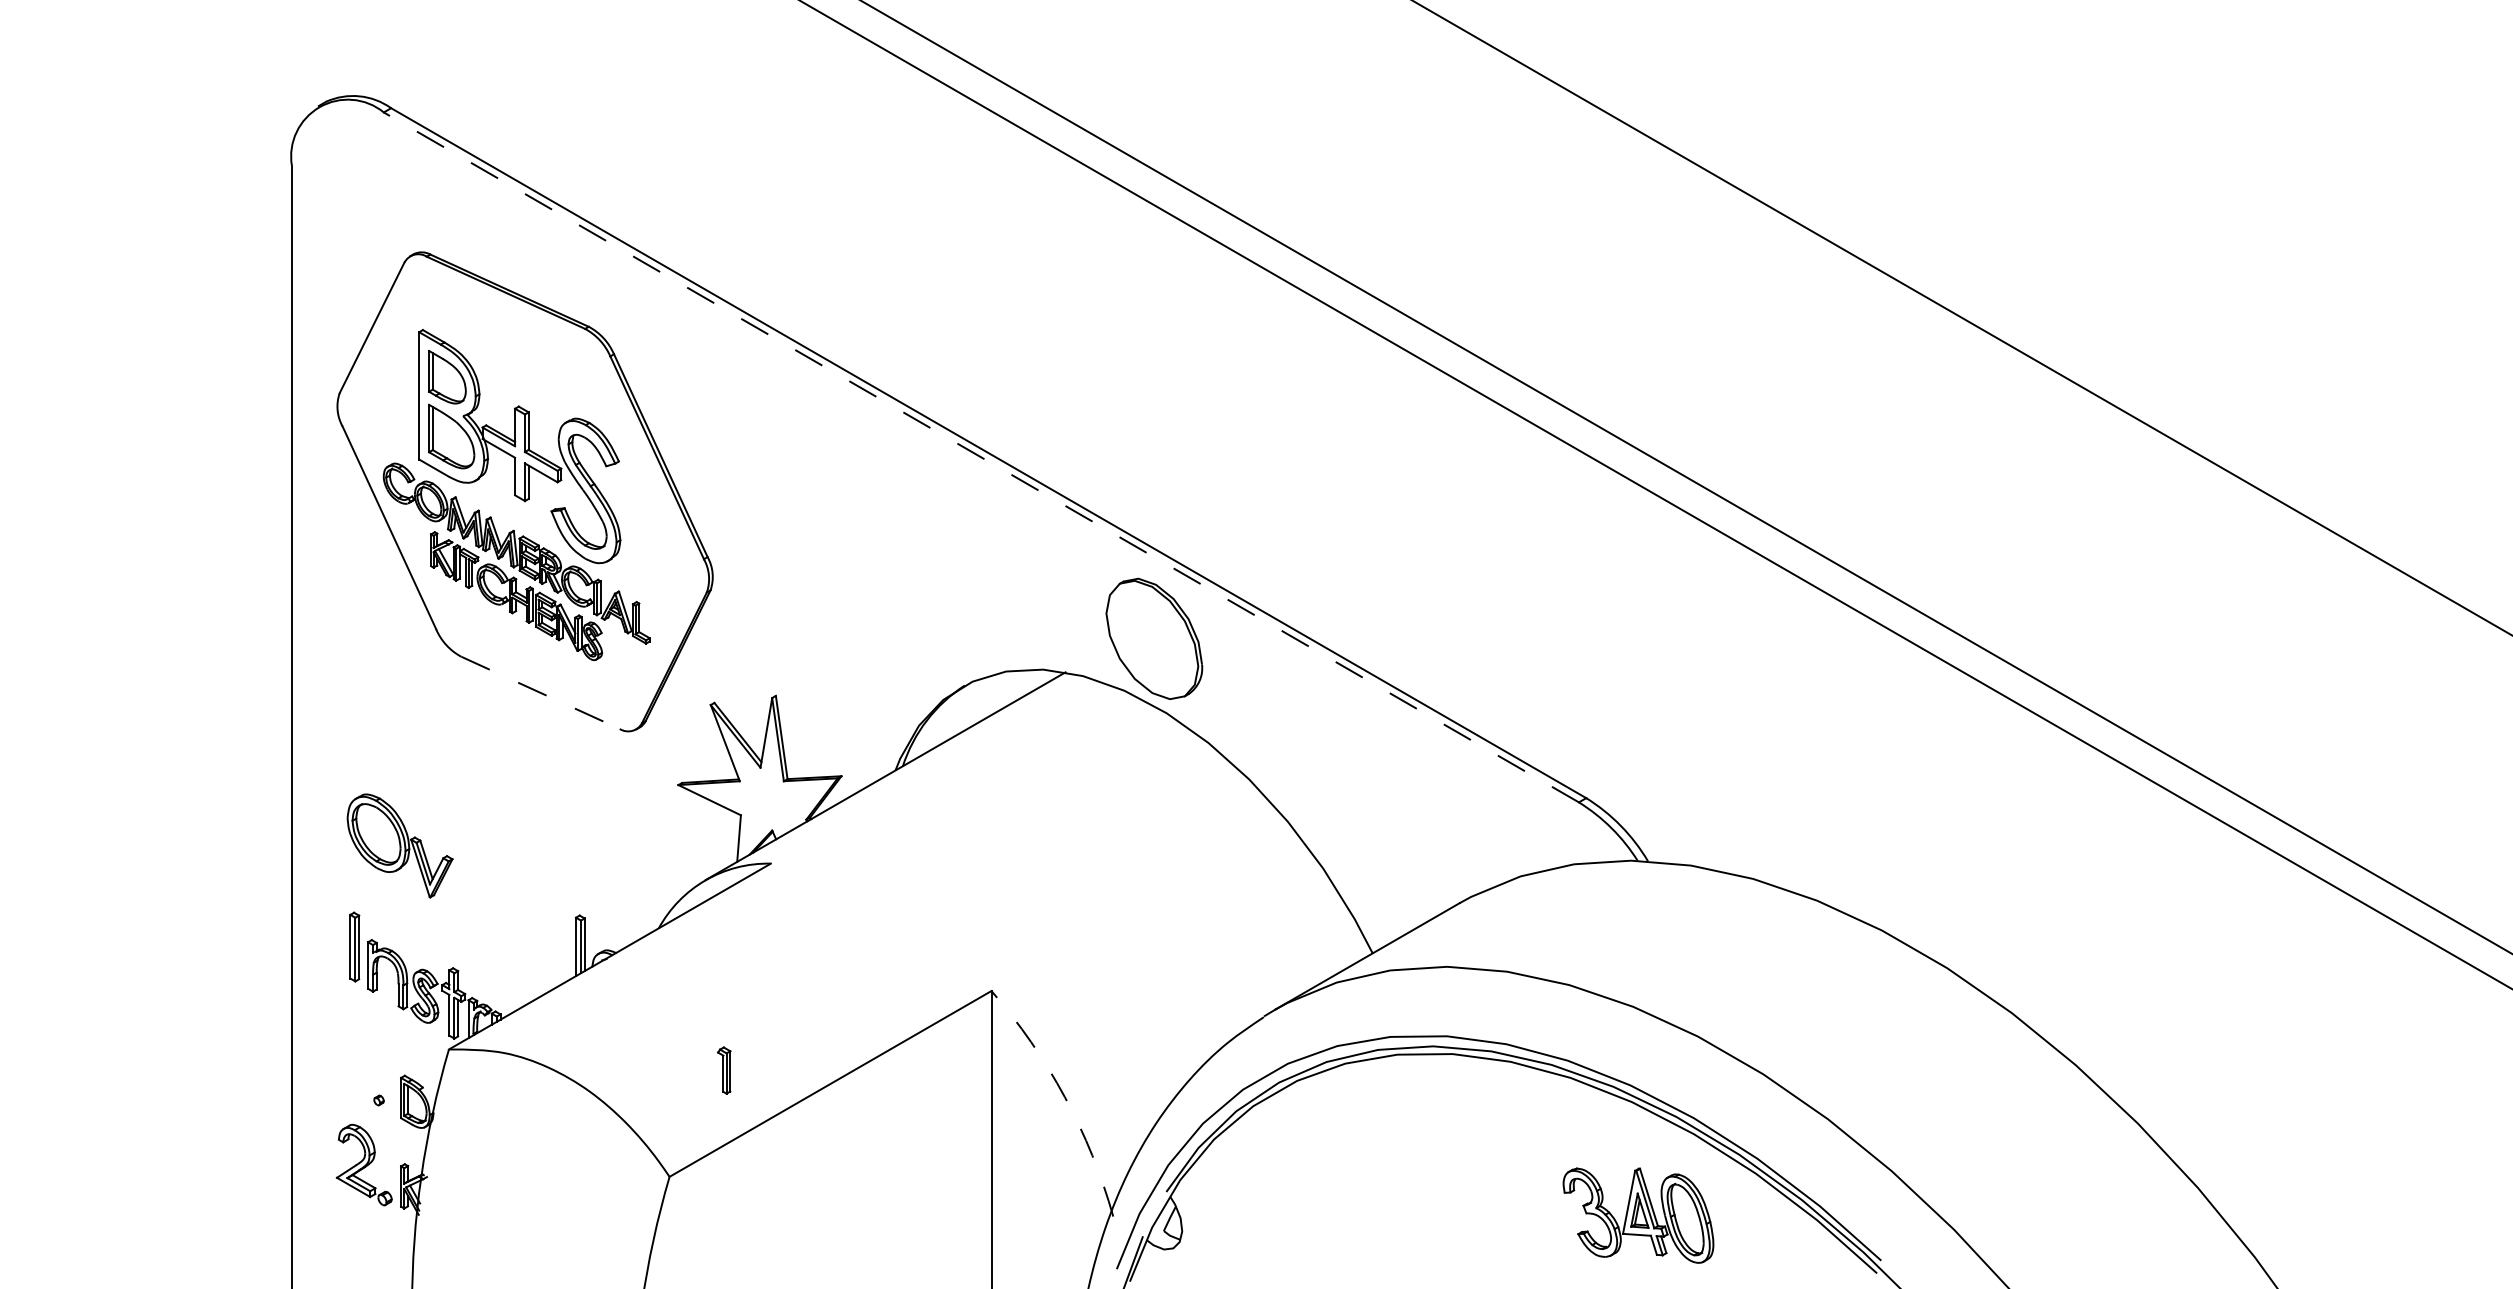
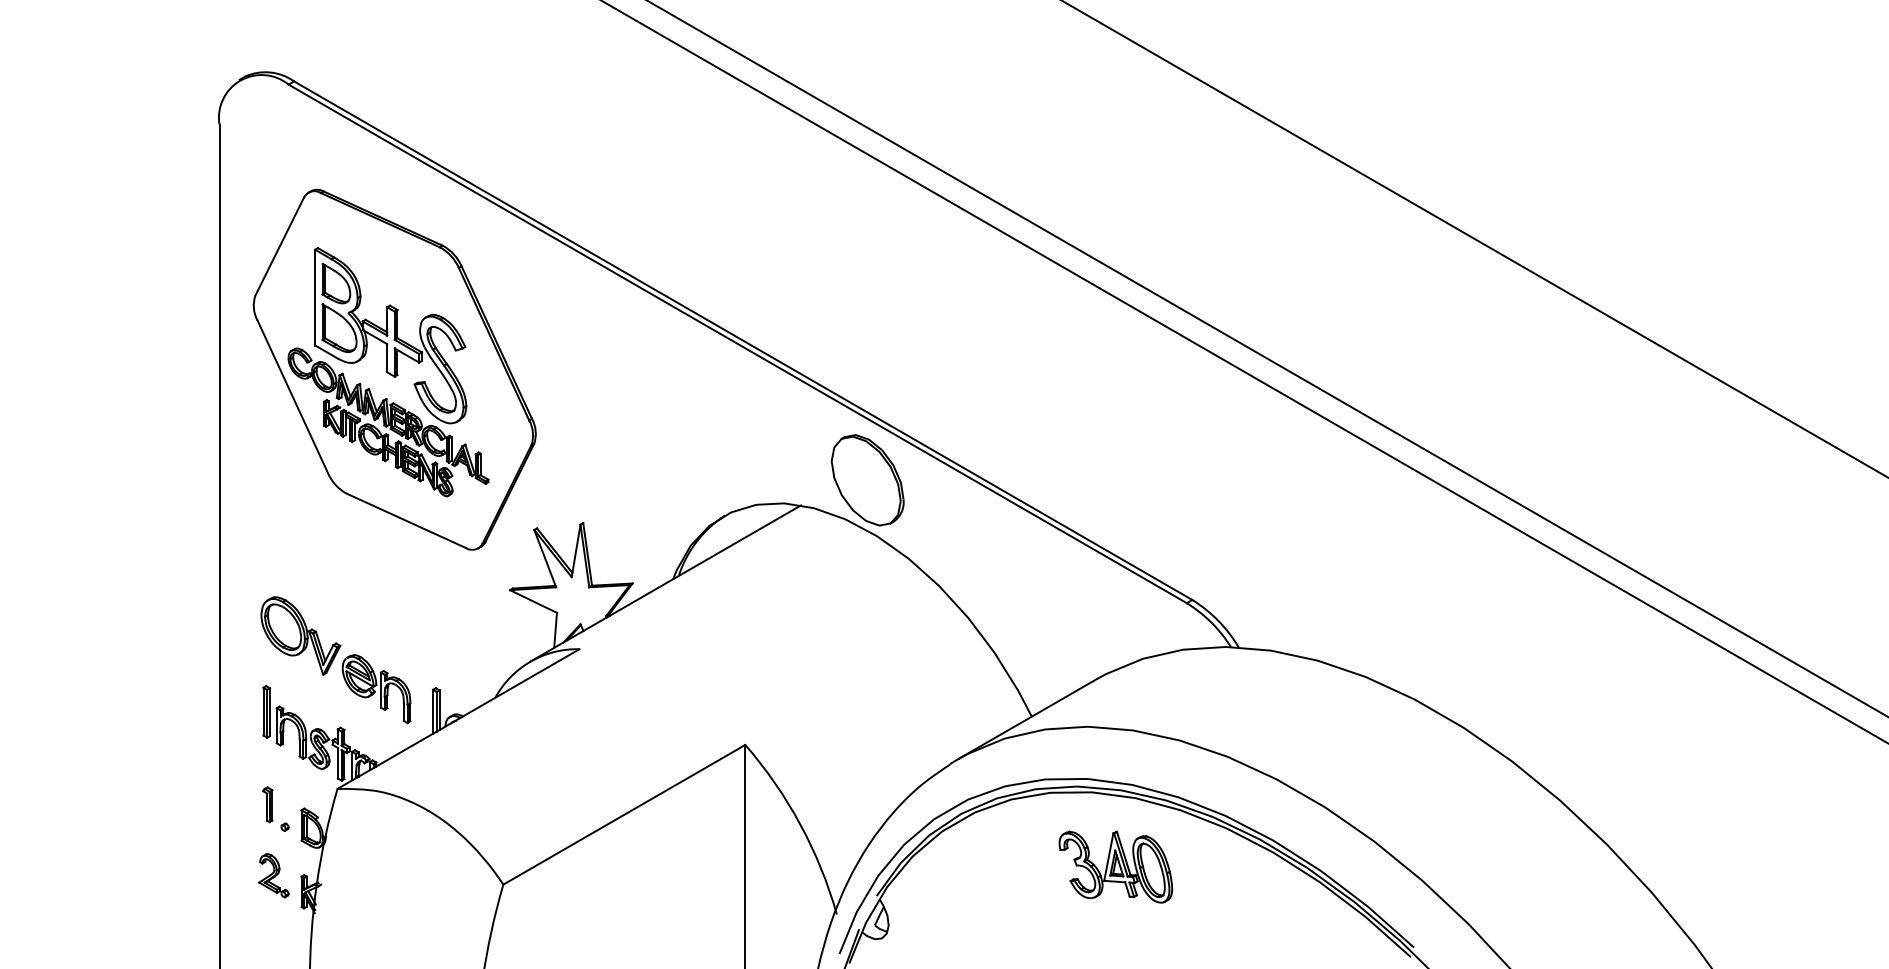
line: (981, 457) -> (737, 343), dashed -> solid
line: (541, 693) -> (407, 521), dashed -> solid
part: (500, 916) -> (376, 688), added
part: (724, 1070) -> (268, 804), moved
arc: (1064, 1097) -> (800, 824), dashed -> solid
part: (363, 1164) -> (273, 875), size x0.71
part: (1638, 1215) -> (1115, 867), moved

